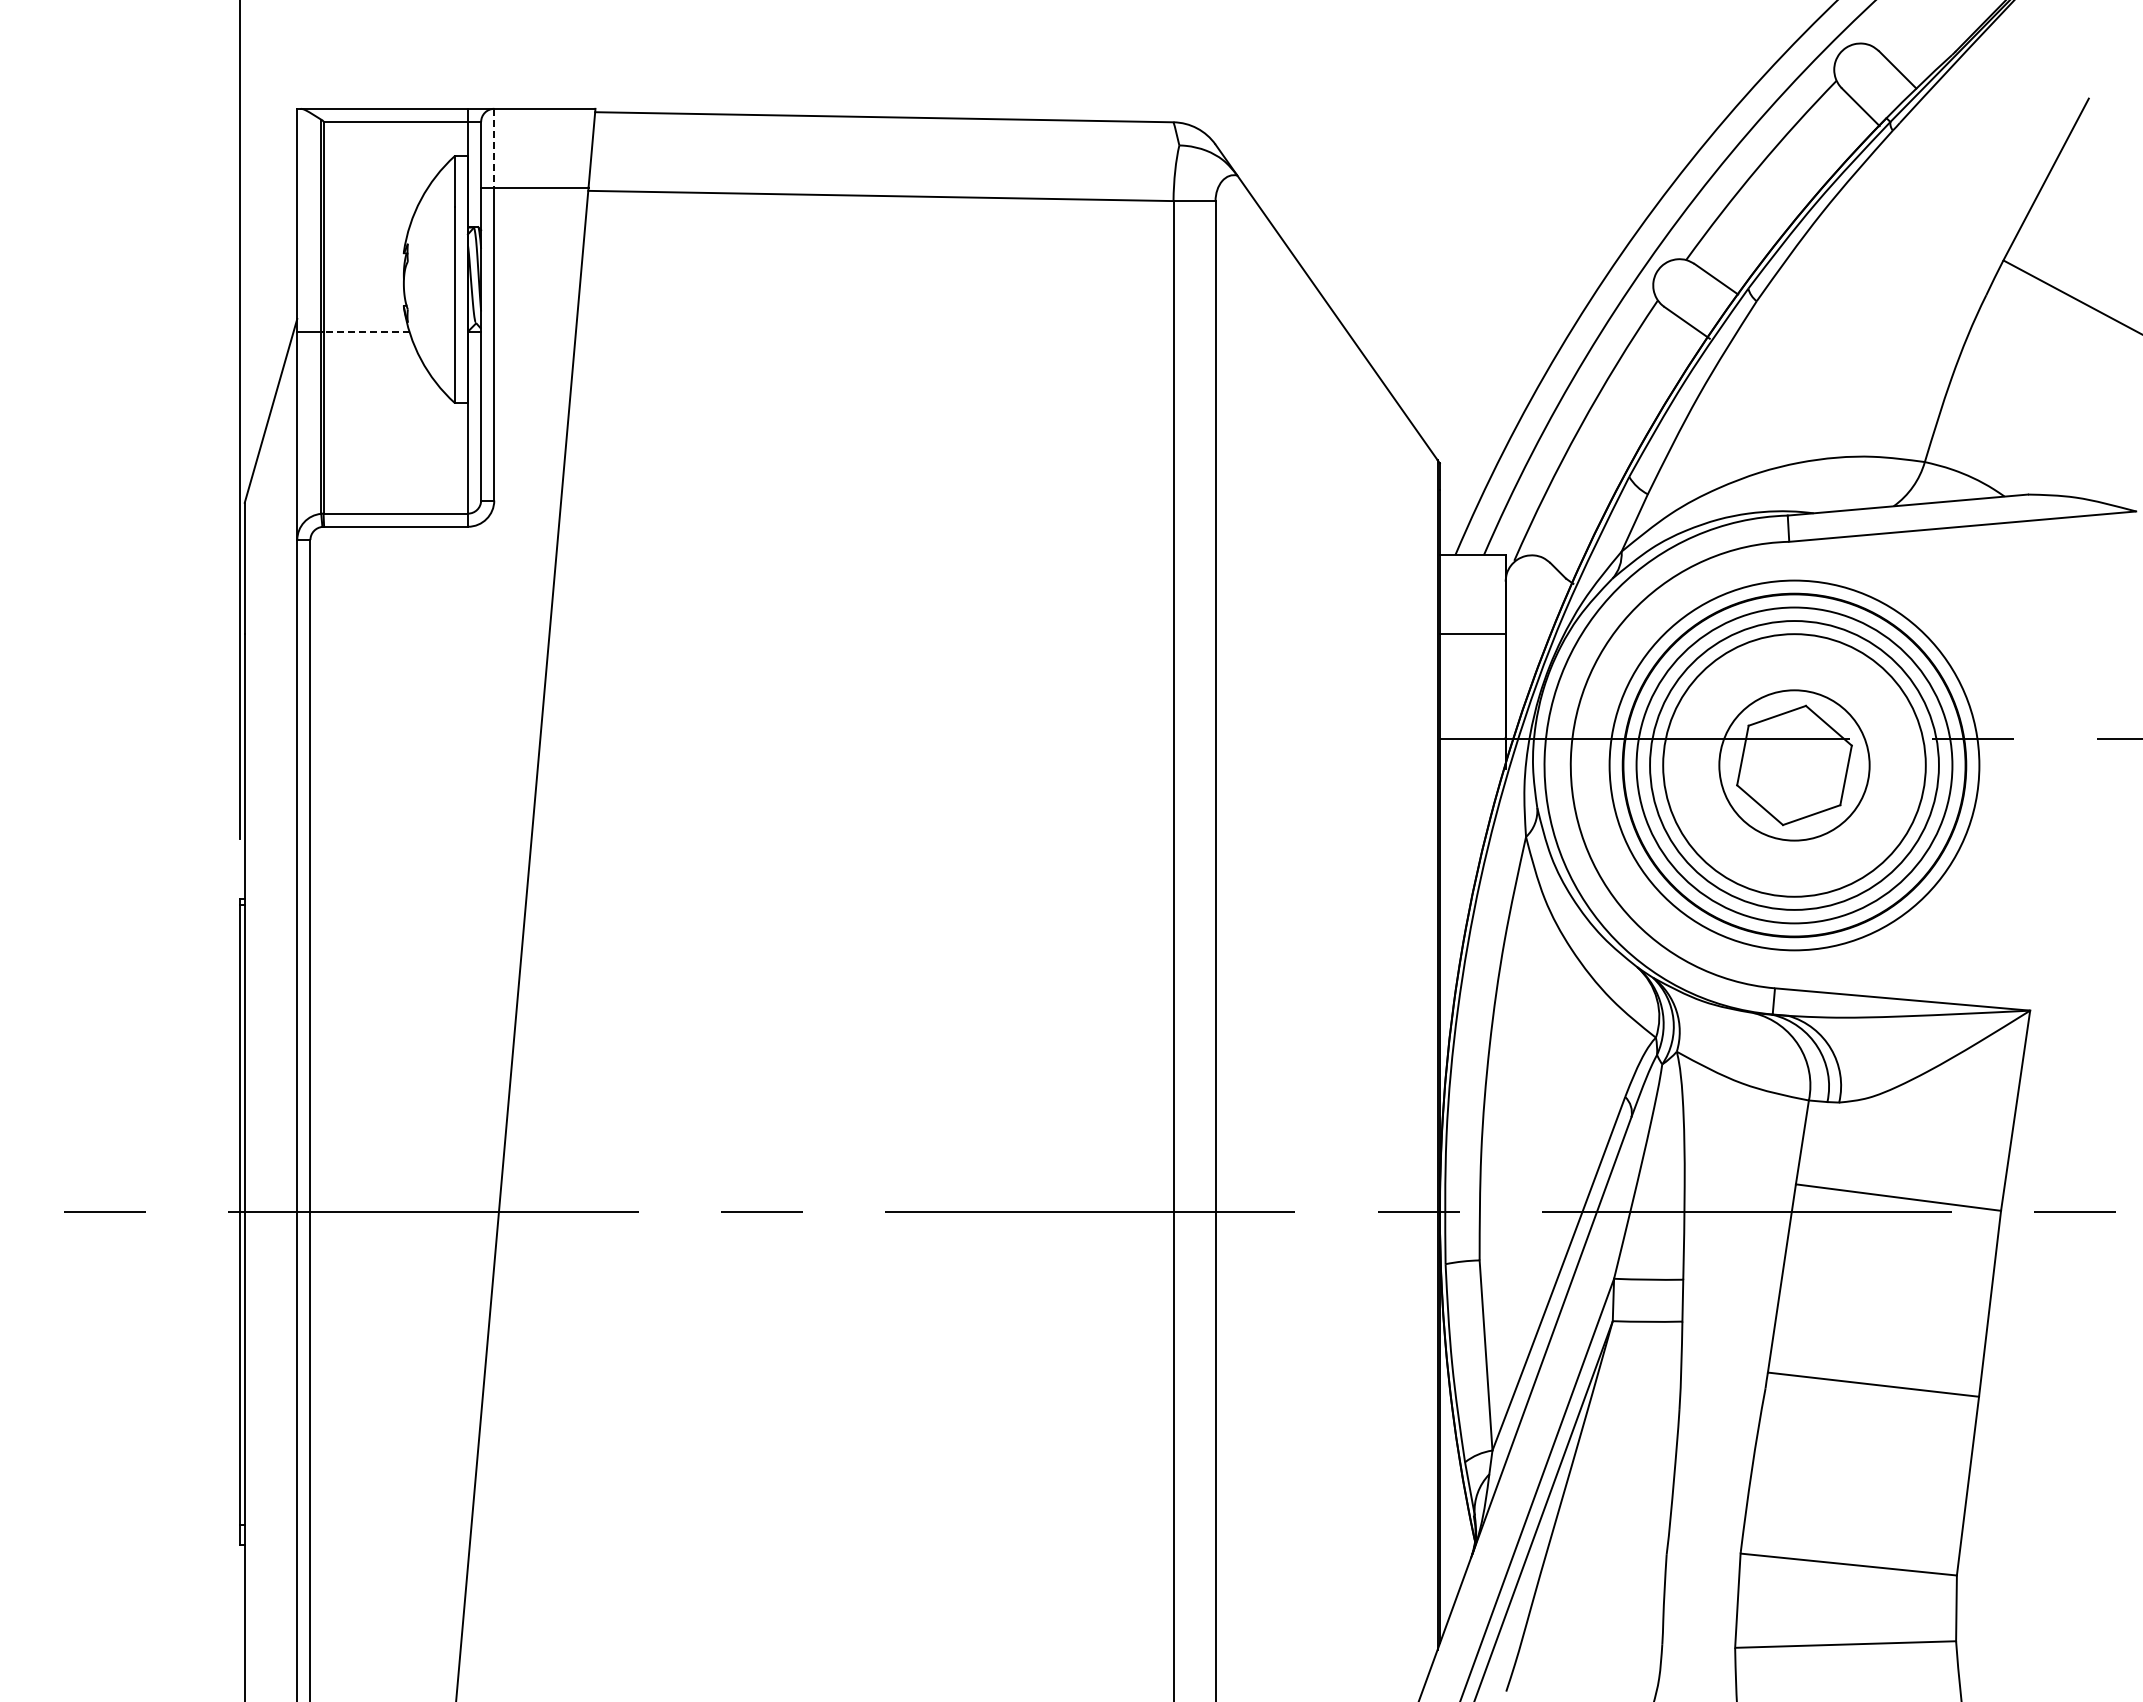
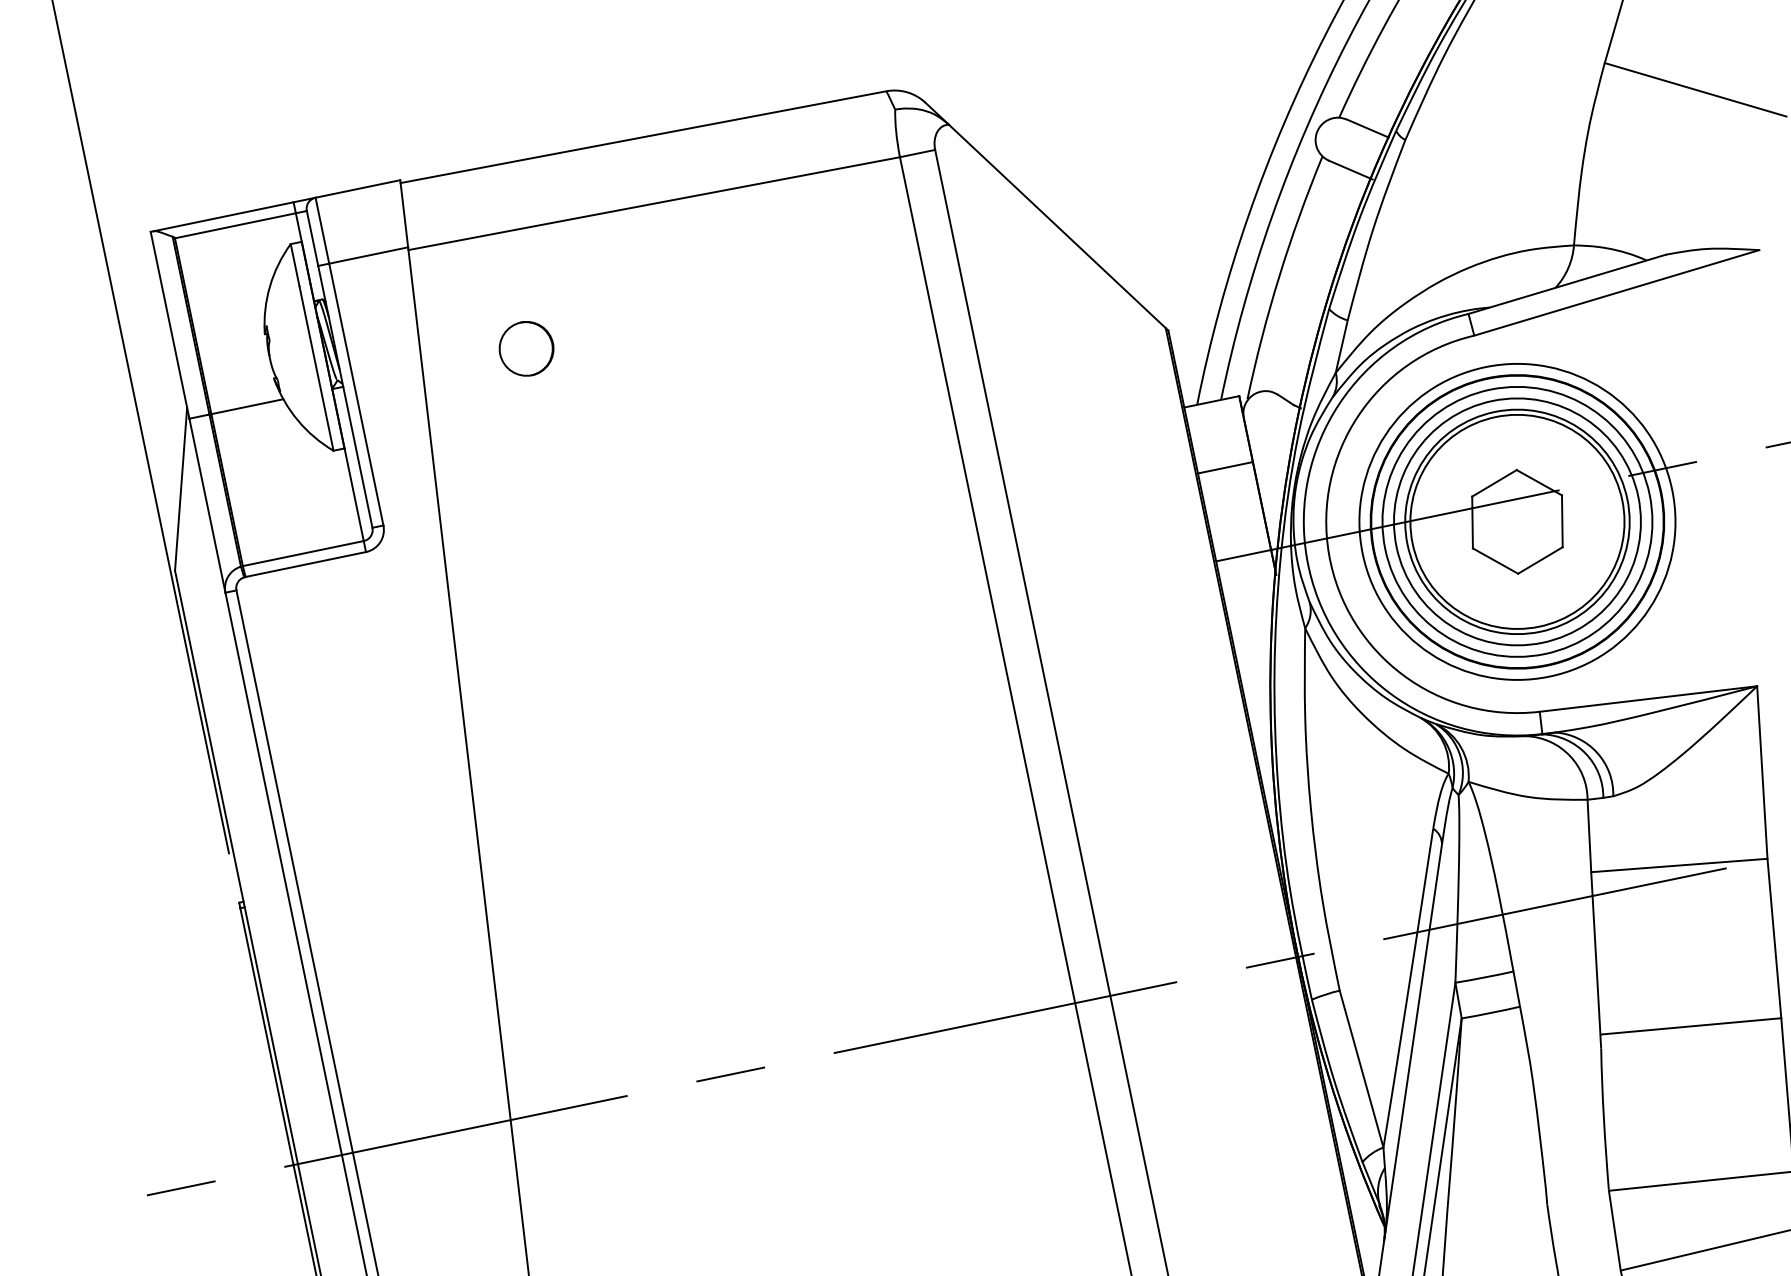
line: (494, 148) -> (322, 230), dashed -> solid
circle: (699, 331) -> (525, 348), added
line: (366, 332) -> (247, 407), dashed -> solid
circle: (1794, 765) -> (1517, 521), size x1.67

